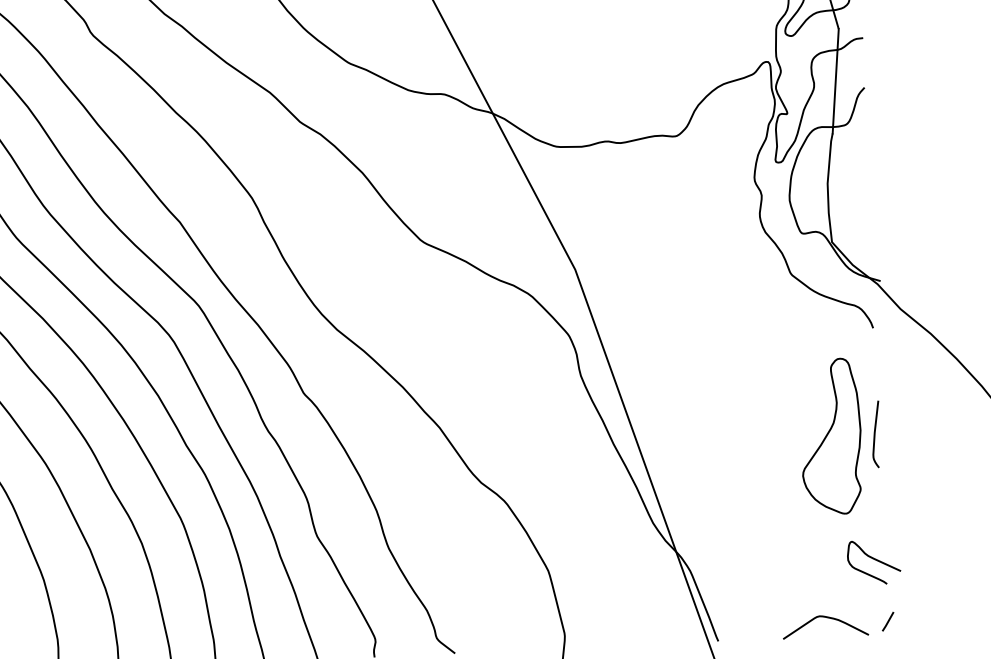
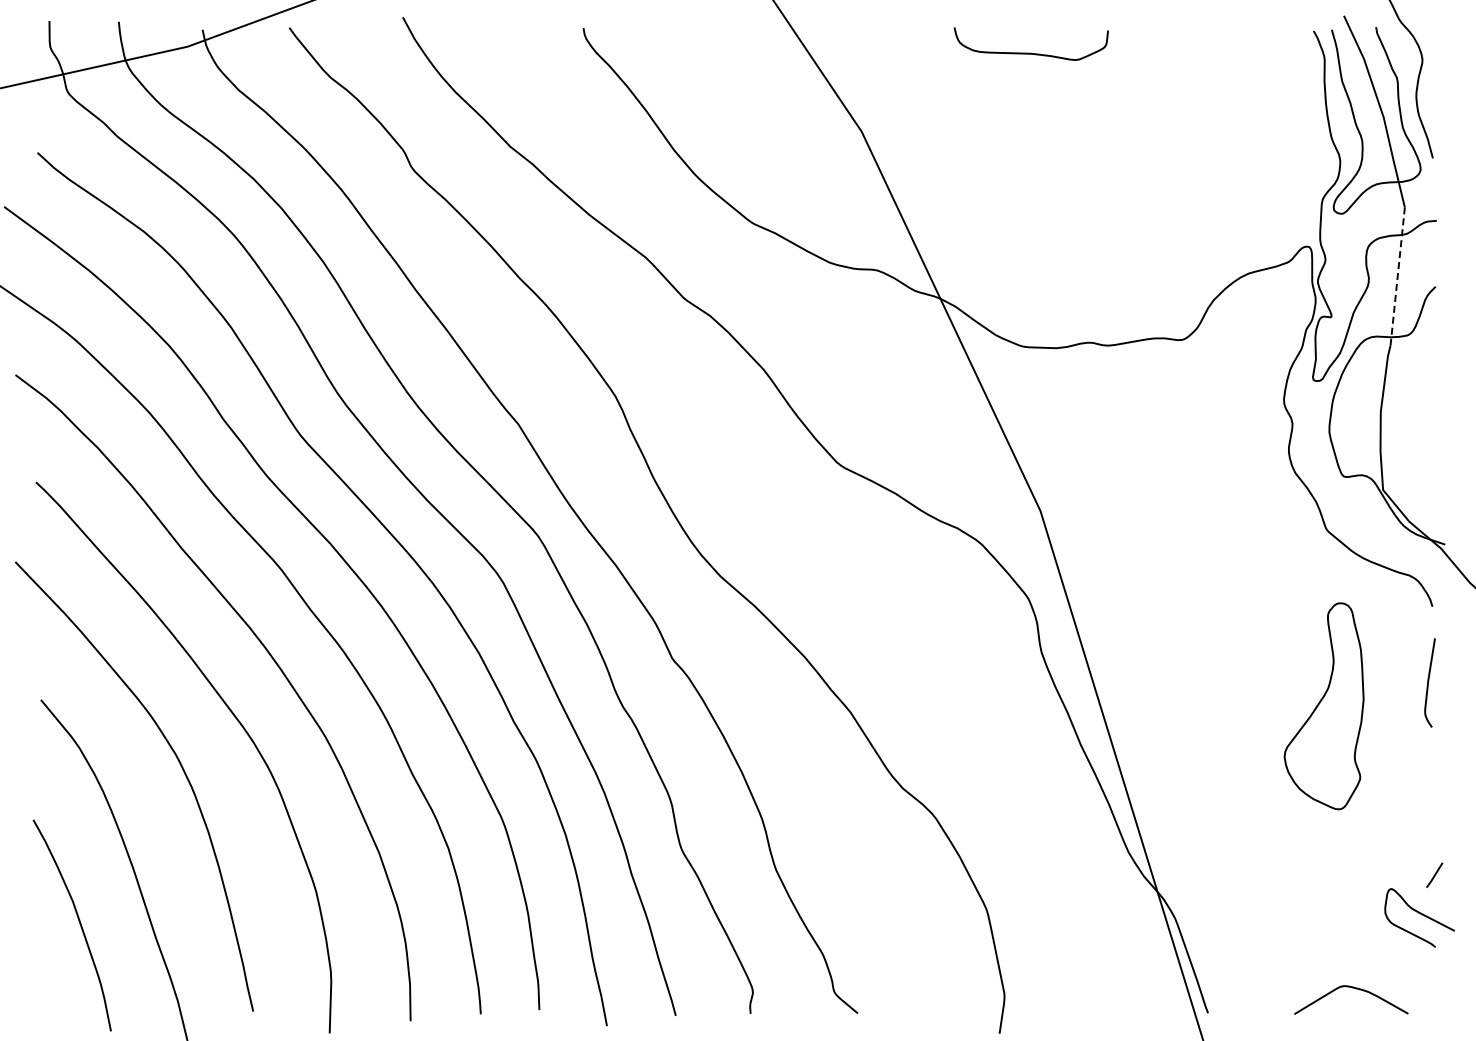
line: (835, 81) -> (1397, 276), solid -> dashed
curve: (875, 433) -> (1429, 681), moved
part: (830, 436) -> (1323, 706), moved
line: (887, 621) -> (1434, 874), moved

